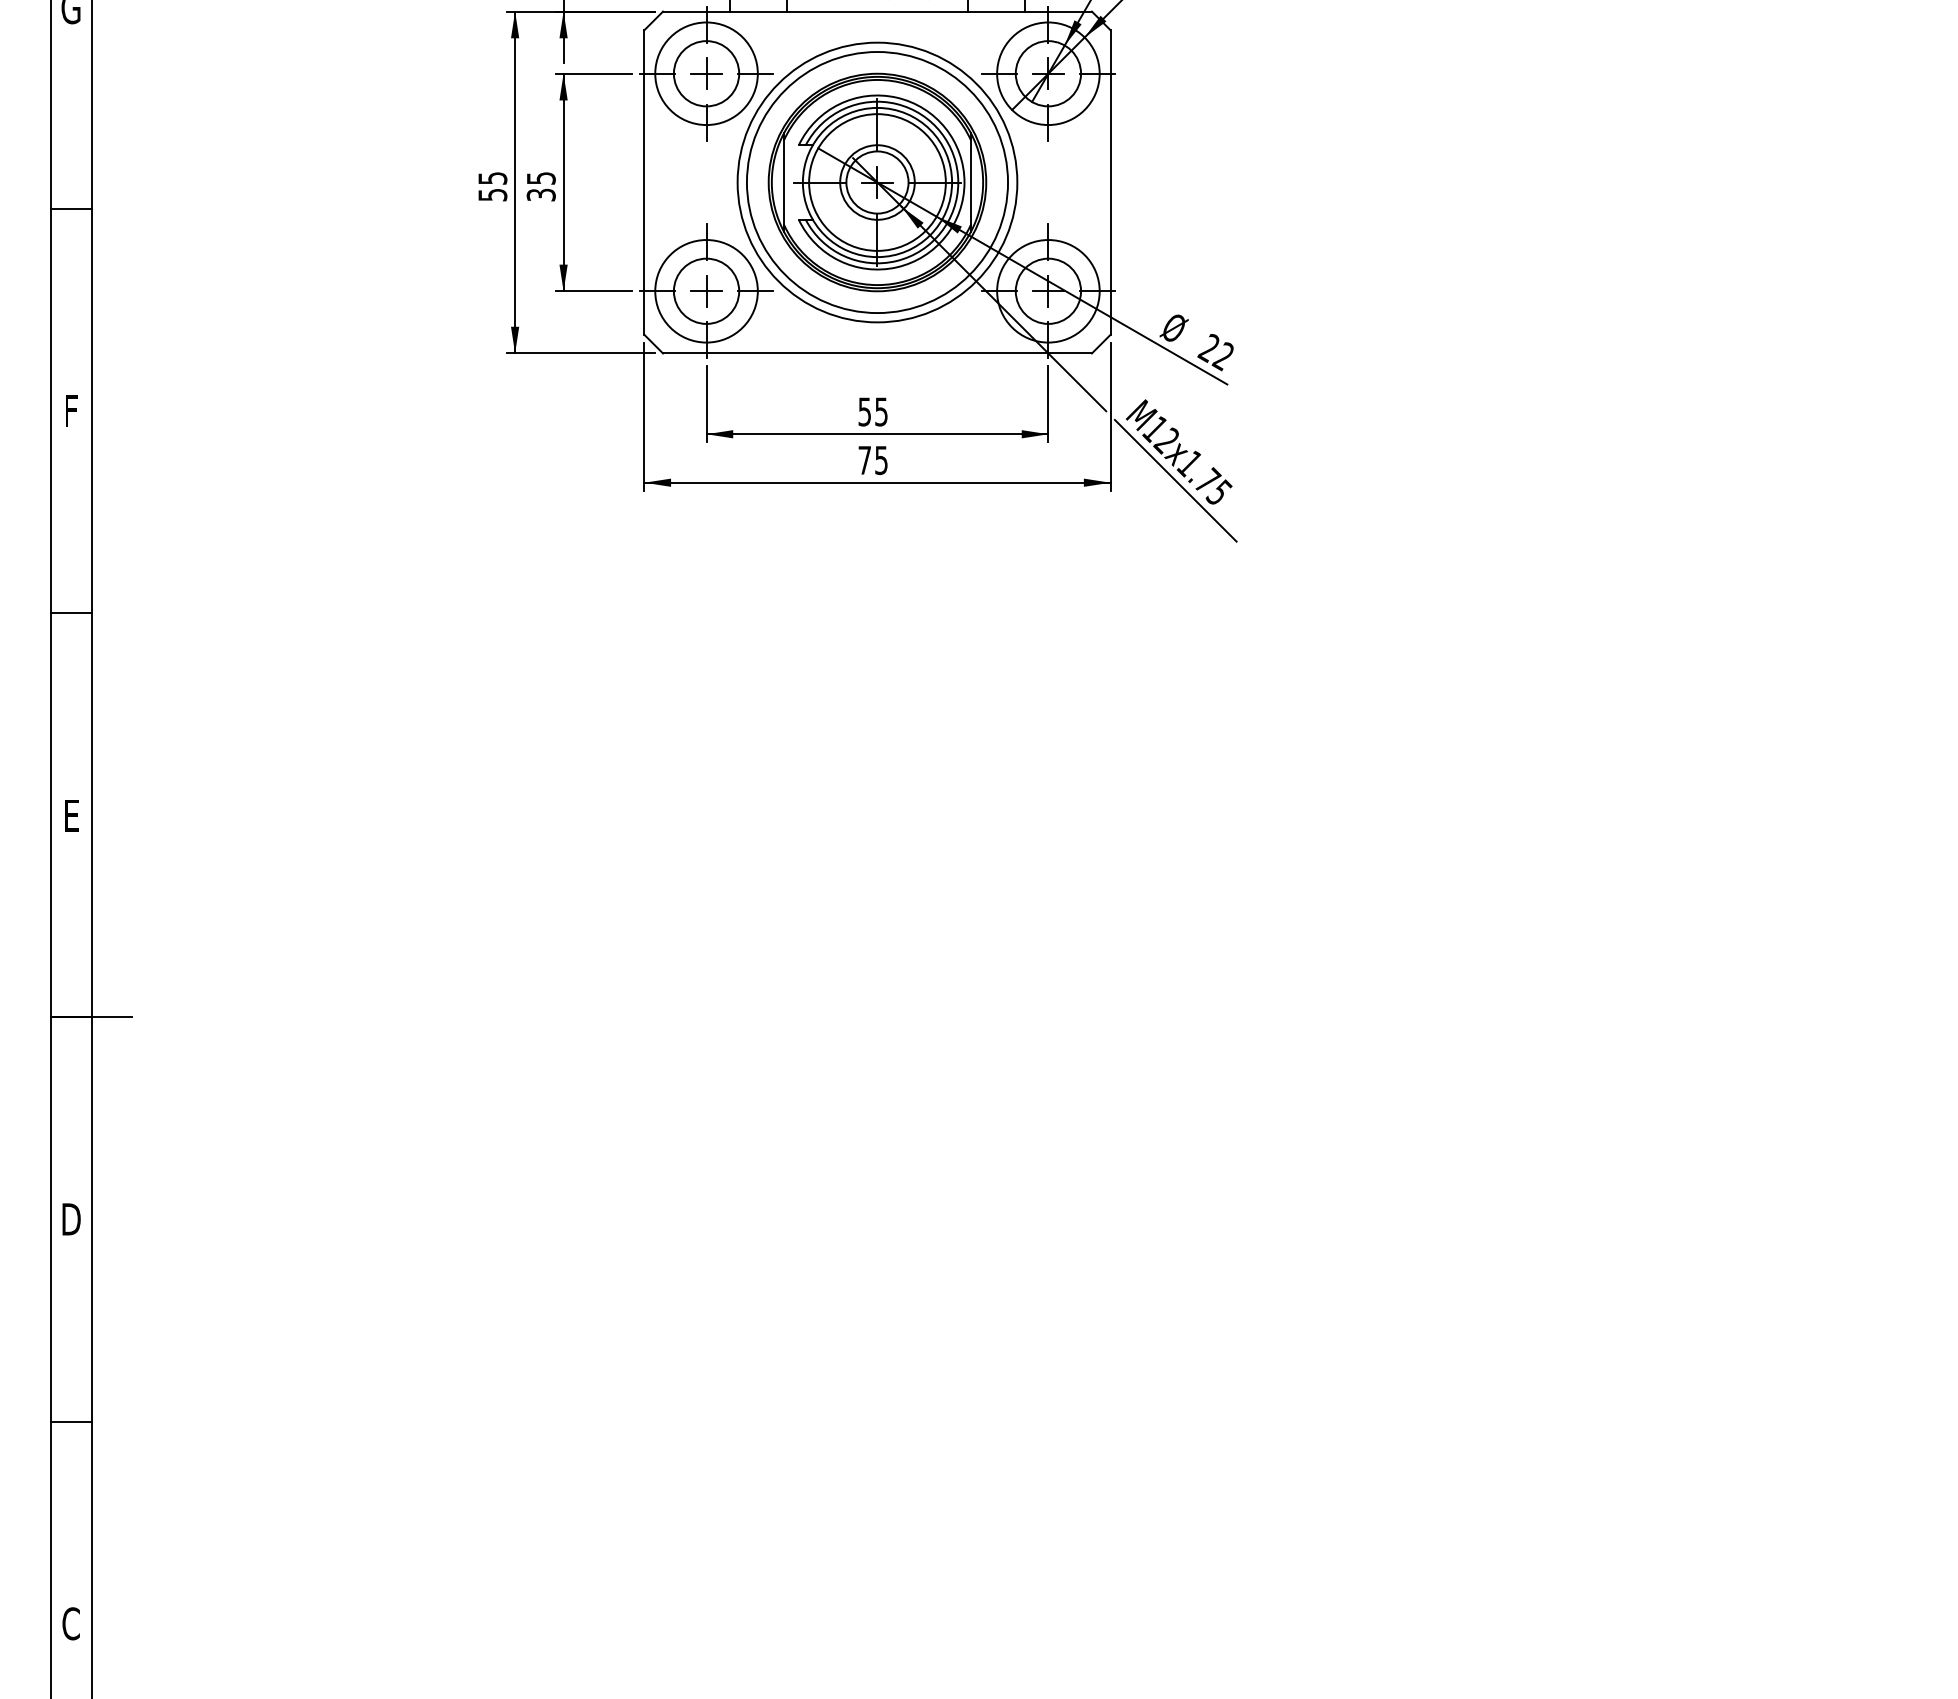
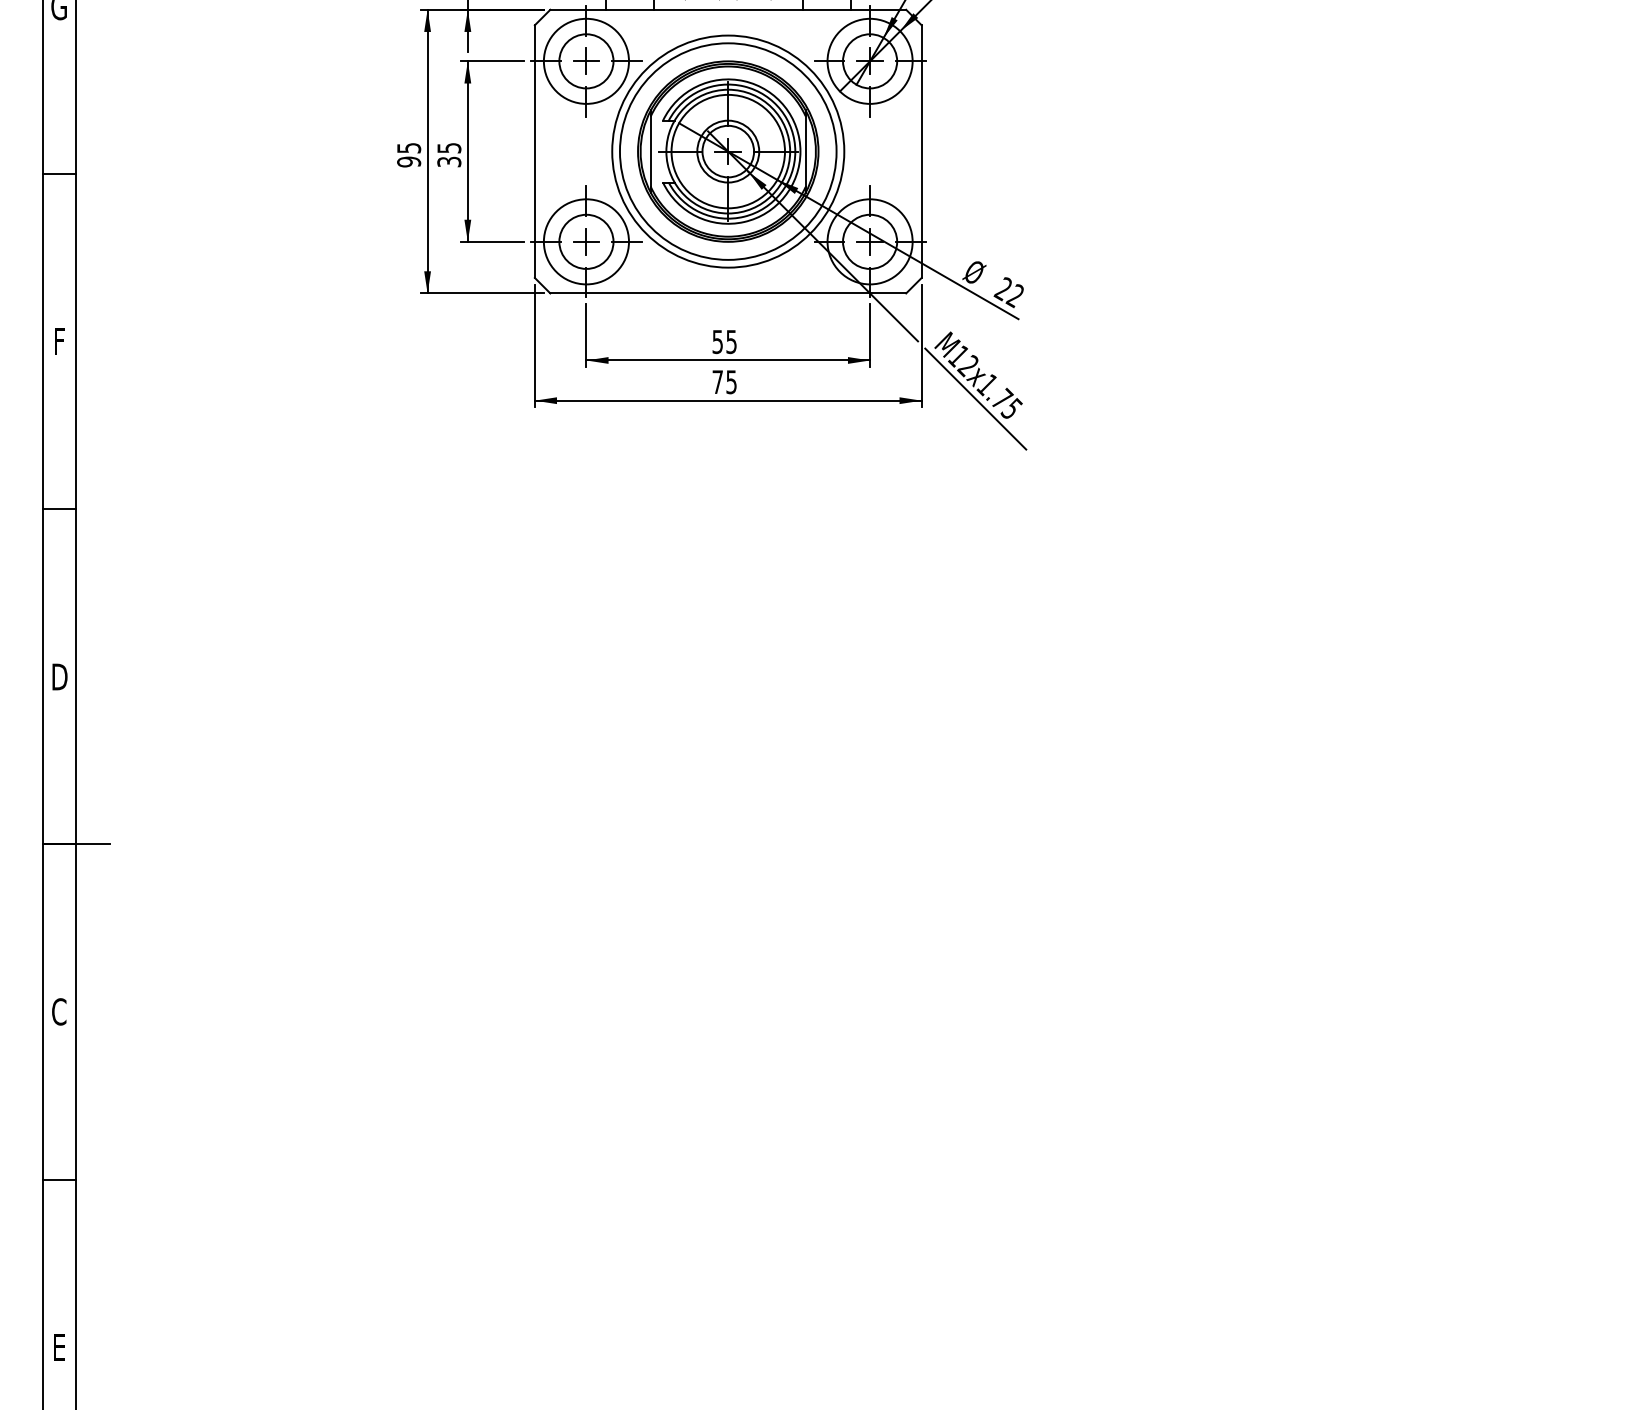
text: (492, 194) -> (408, 161), 55 -> 95
text: (72, 815) -> (60, 676), E -> D
text: (71, 1218) -> (59, 1011), D -> C
text: (70, 1623) -> (58, 1347), C -> E

